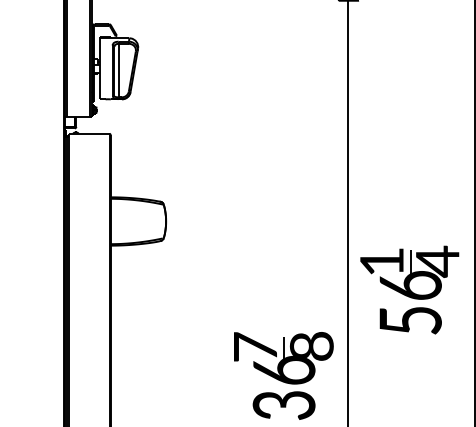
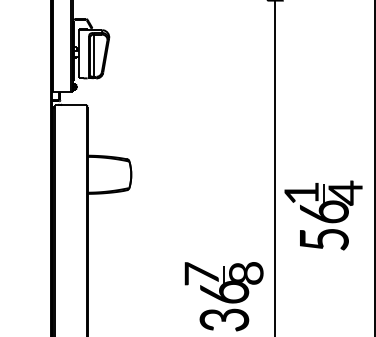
part: (409, 289) -> (323, 215), moved

